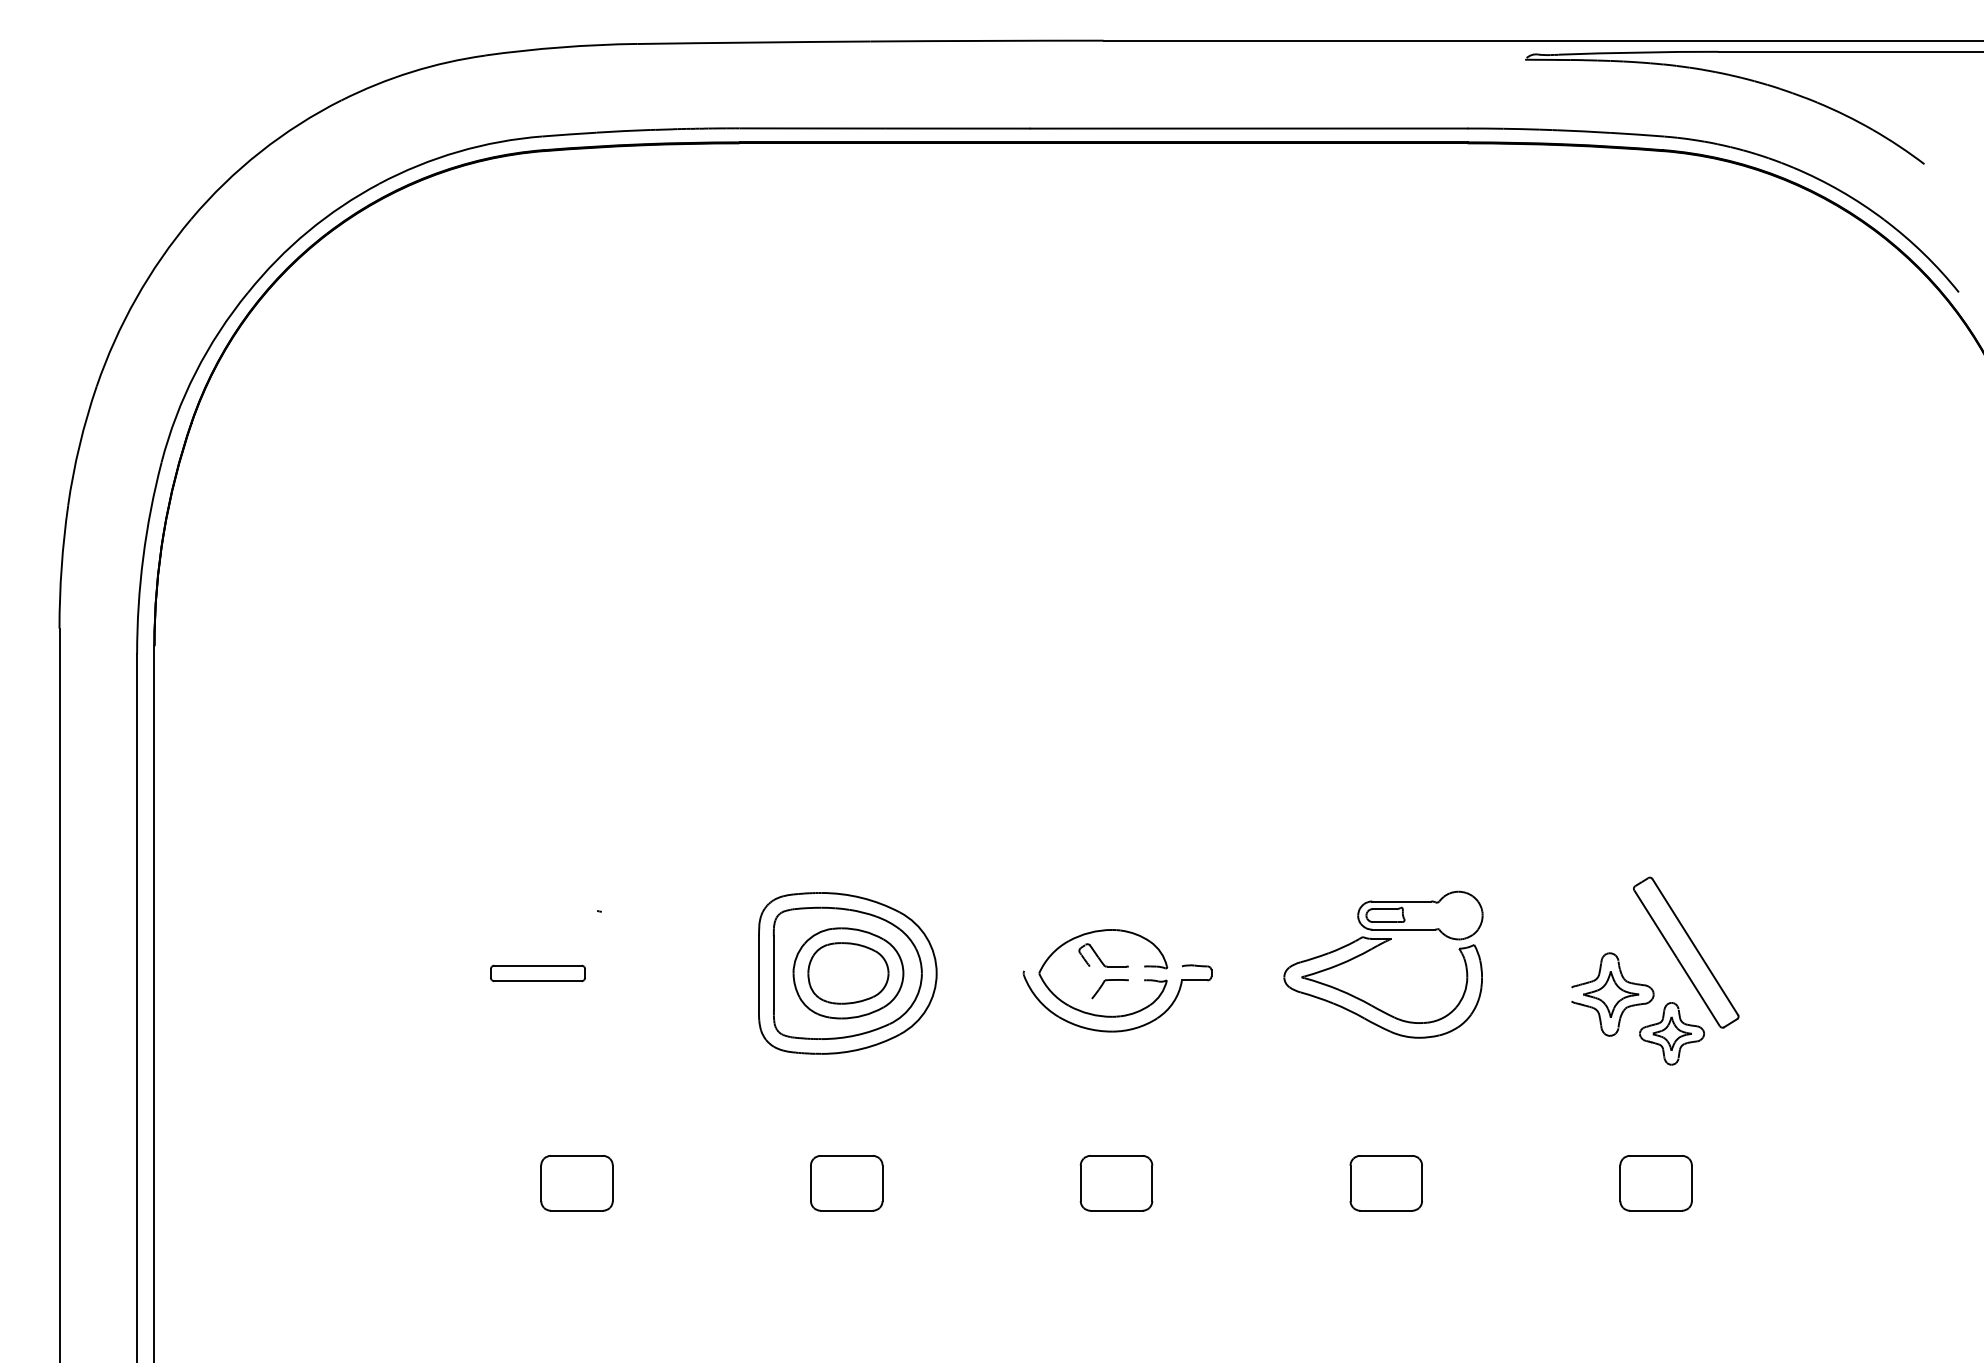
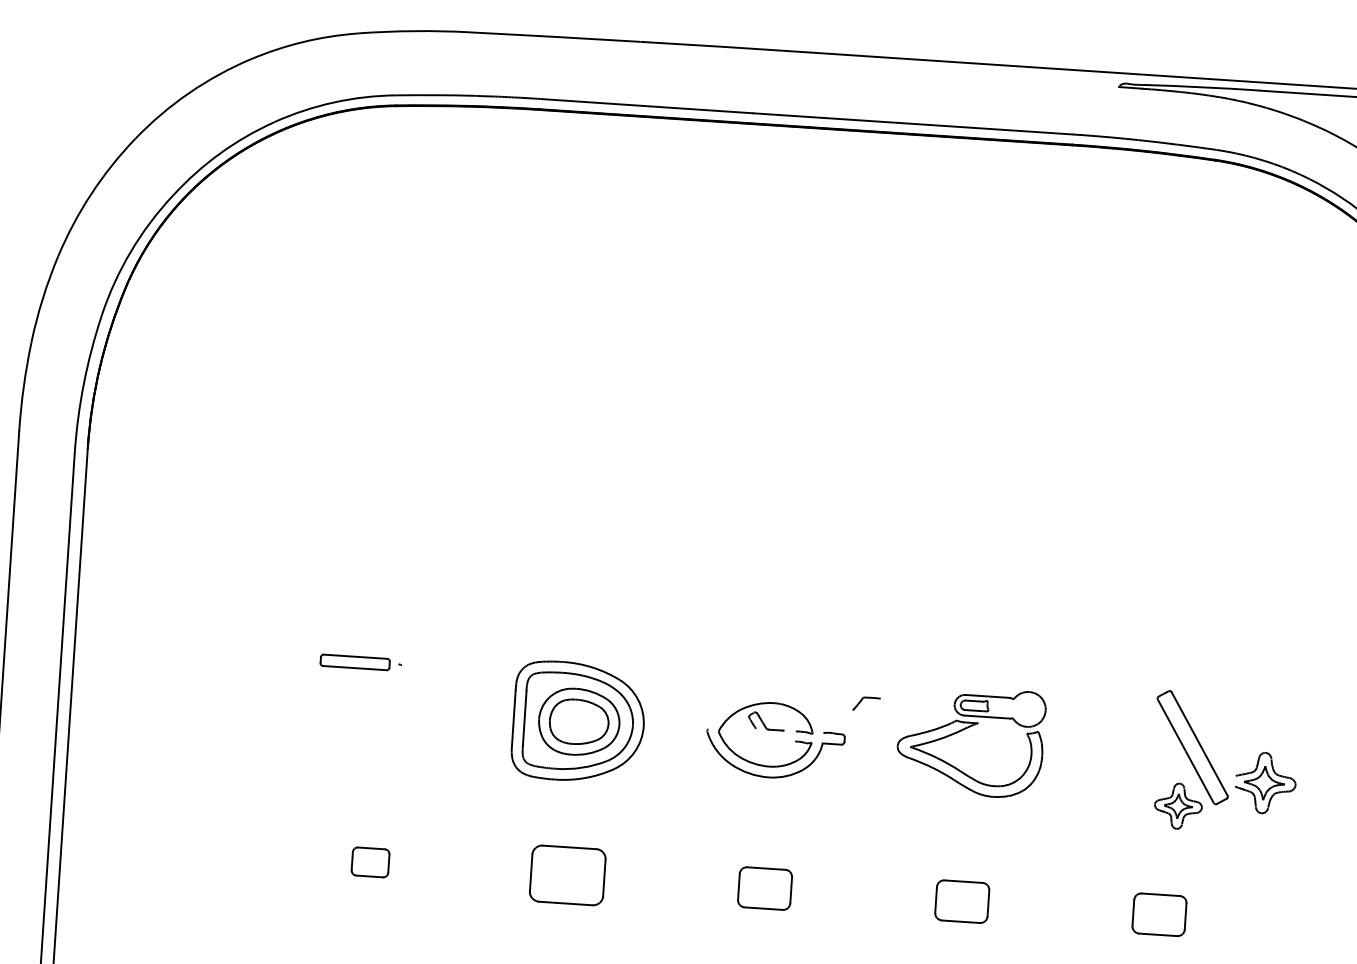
part: (537, 972) -> (354, 661), moved
part: (1102, 986) -> (861, 701), moved
part: (1612, 994) -> (1265, 783), moved
part: (576, 1183) -> (370, 862), size x0.7
part: (846, 1183) -> (567, 875), size x1.4

